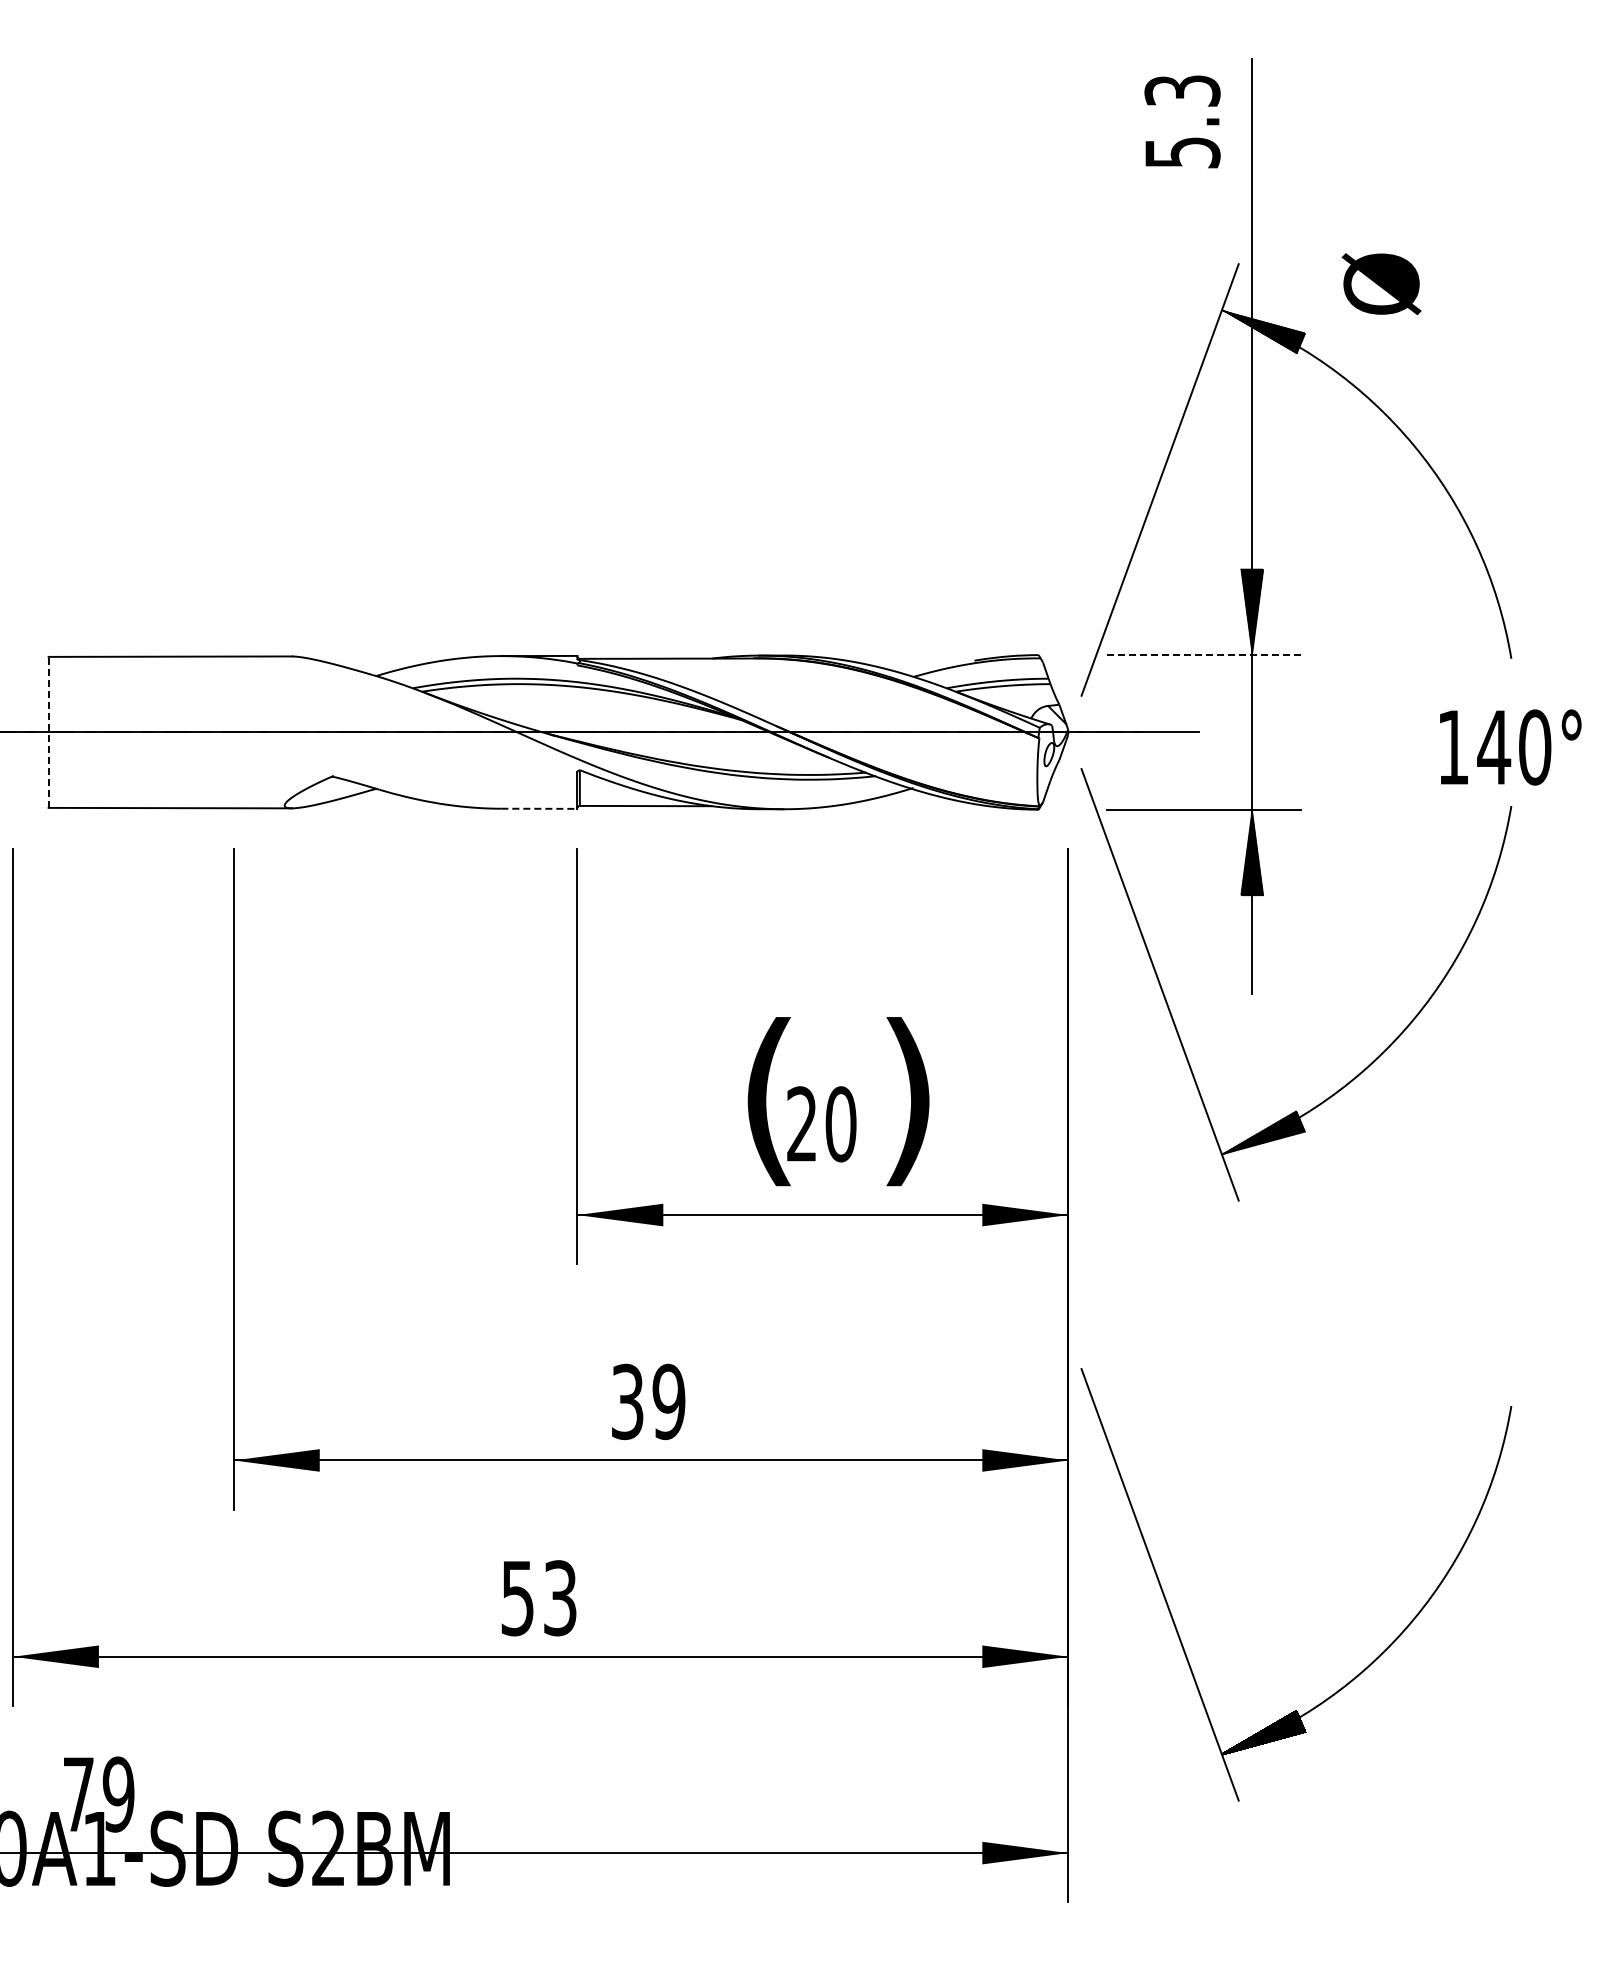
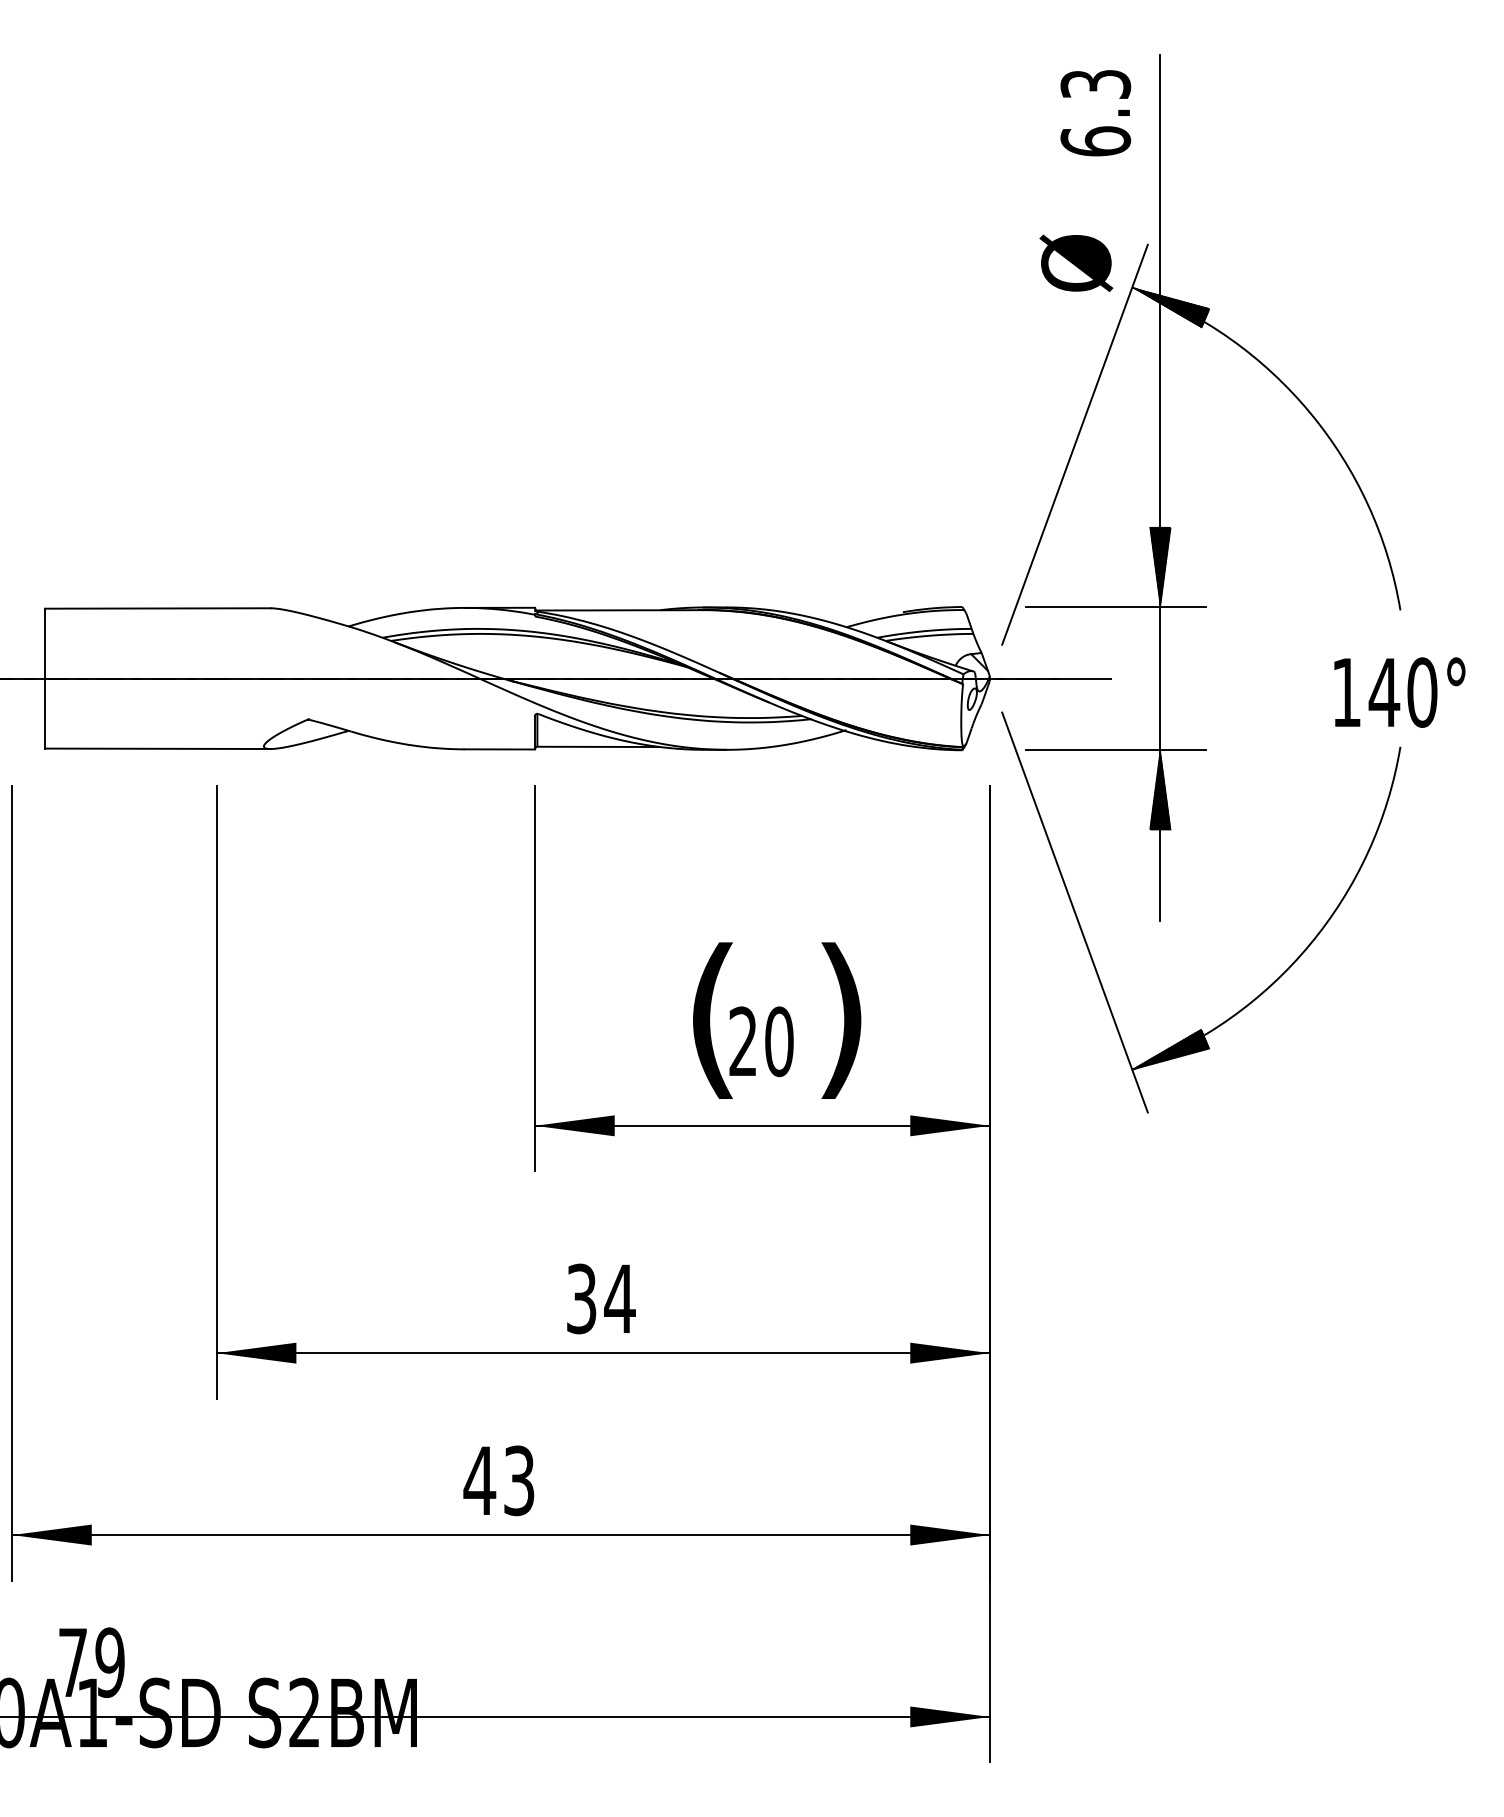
text: (1182, 152) -> (1095, 141), 5.3 -> 6.3
text: (1381, 284) -> (1076, 263), moved
line: (1204, 655) -> (1116, 607), dashed -> solid
line: (48, 732) -> (45, 678), dashed -> solid
line: (539, 808) -> (499, 749), dashed -> solid
text: (668, 1401) -> (619, 1298), 39 -> 34
text: (517, 1598) -> (479, 1481), 53 -> 43
part: (1365, 1667) -> (1265, 1545), removed

